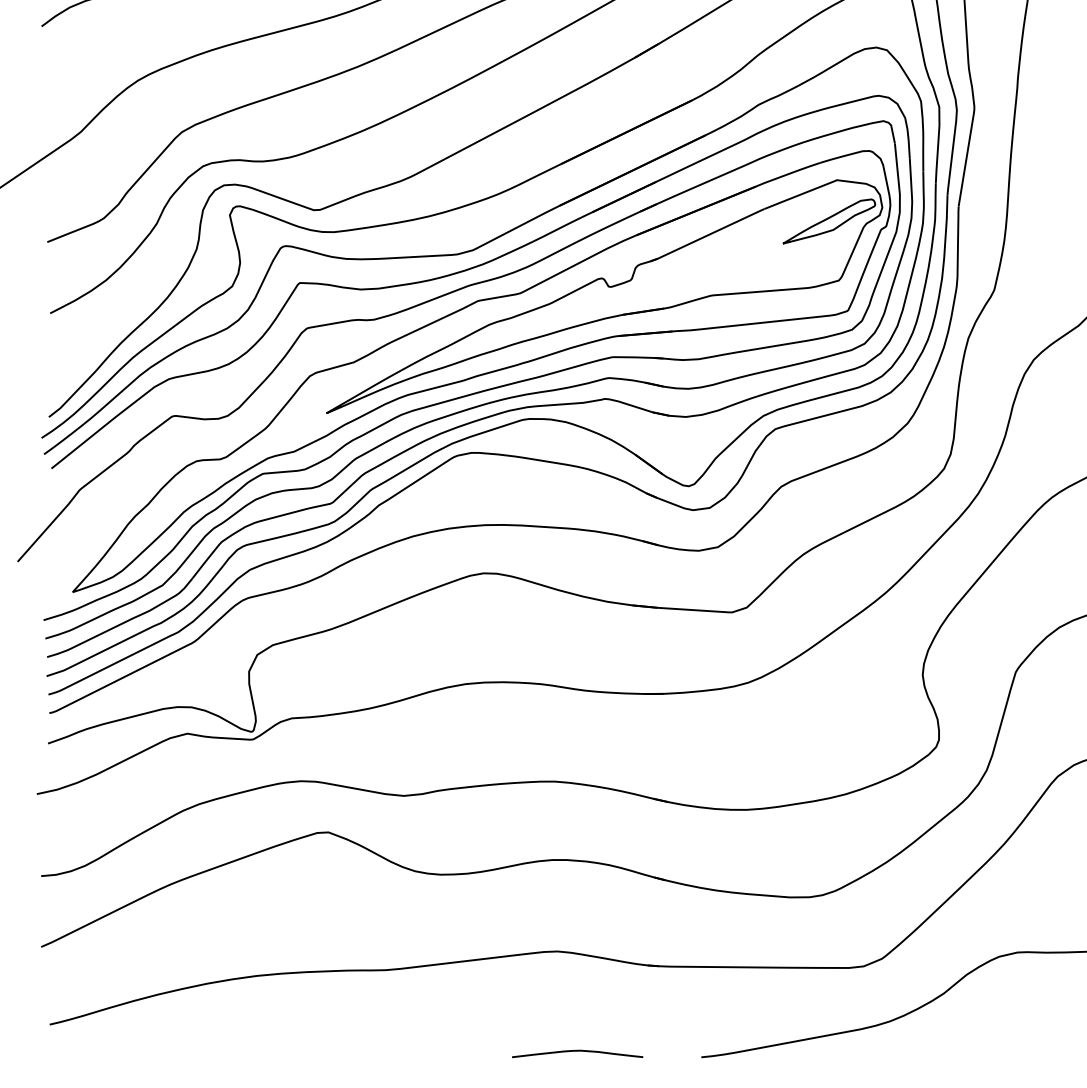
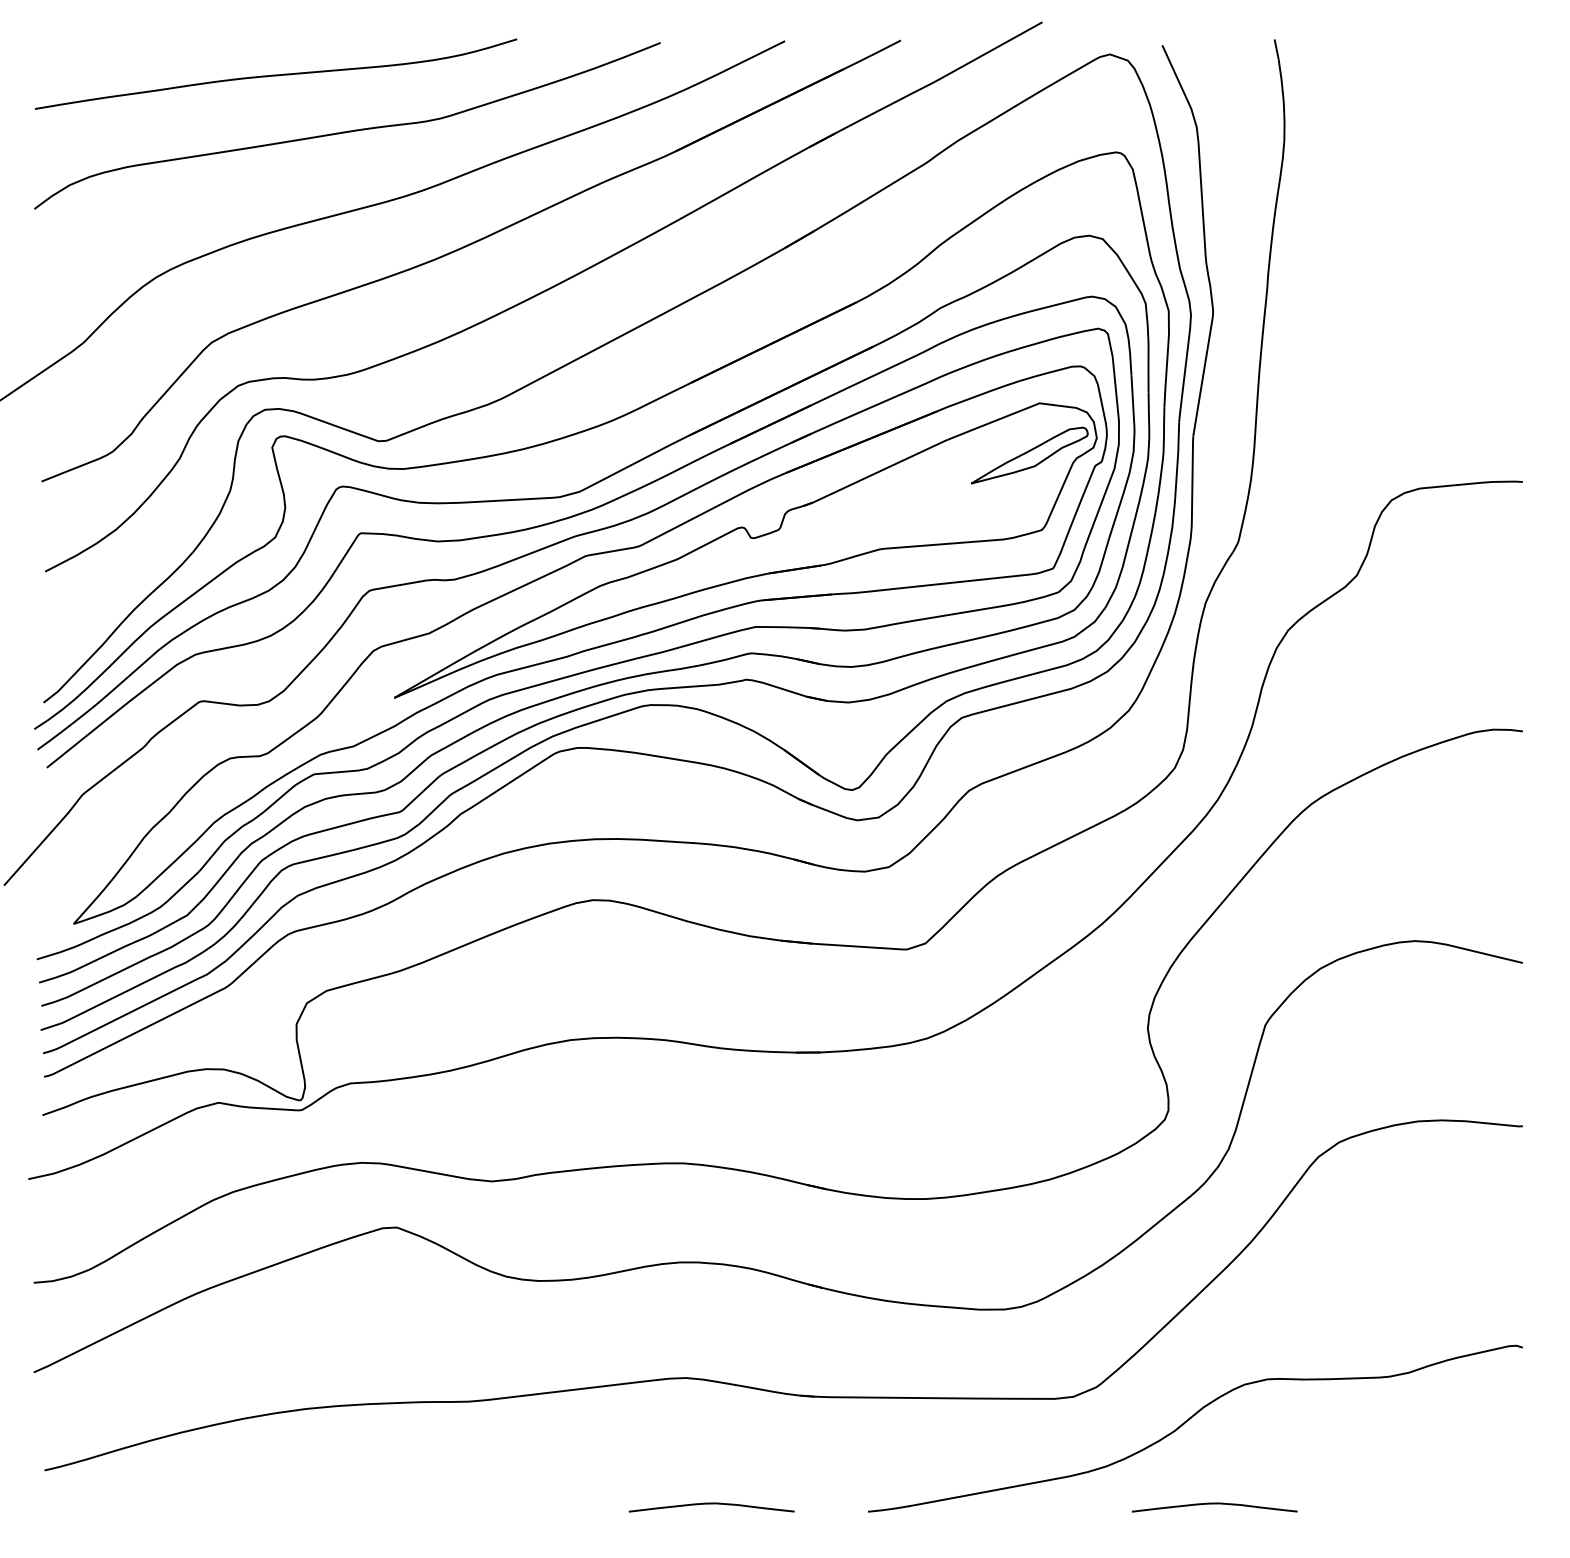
curve: (975, 1051) -> (1214, 1504), added

